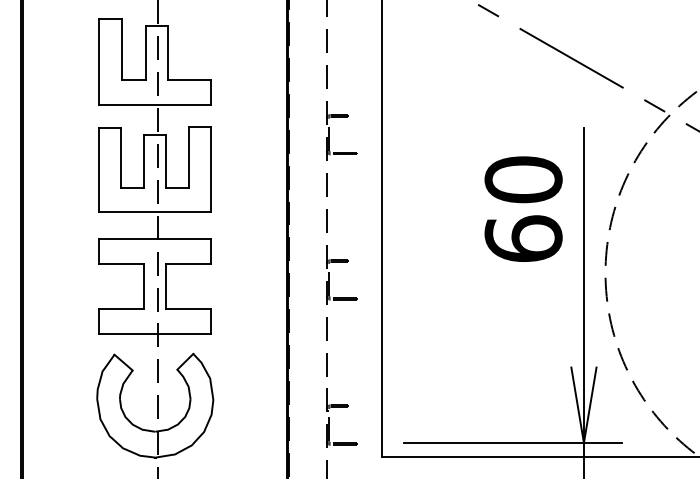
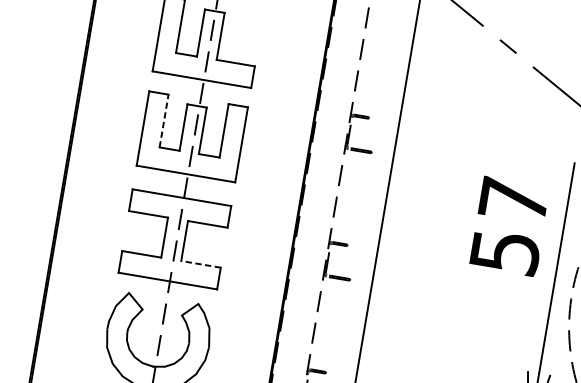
line: (121, 157) -> (164, 121), solid -> dashed
text: (523, 208) -> (509, 225), 60 -> 57
line: (188, 309) -> (200, 264), solid -> dashed

